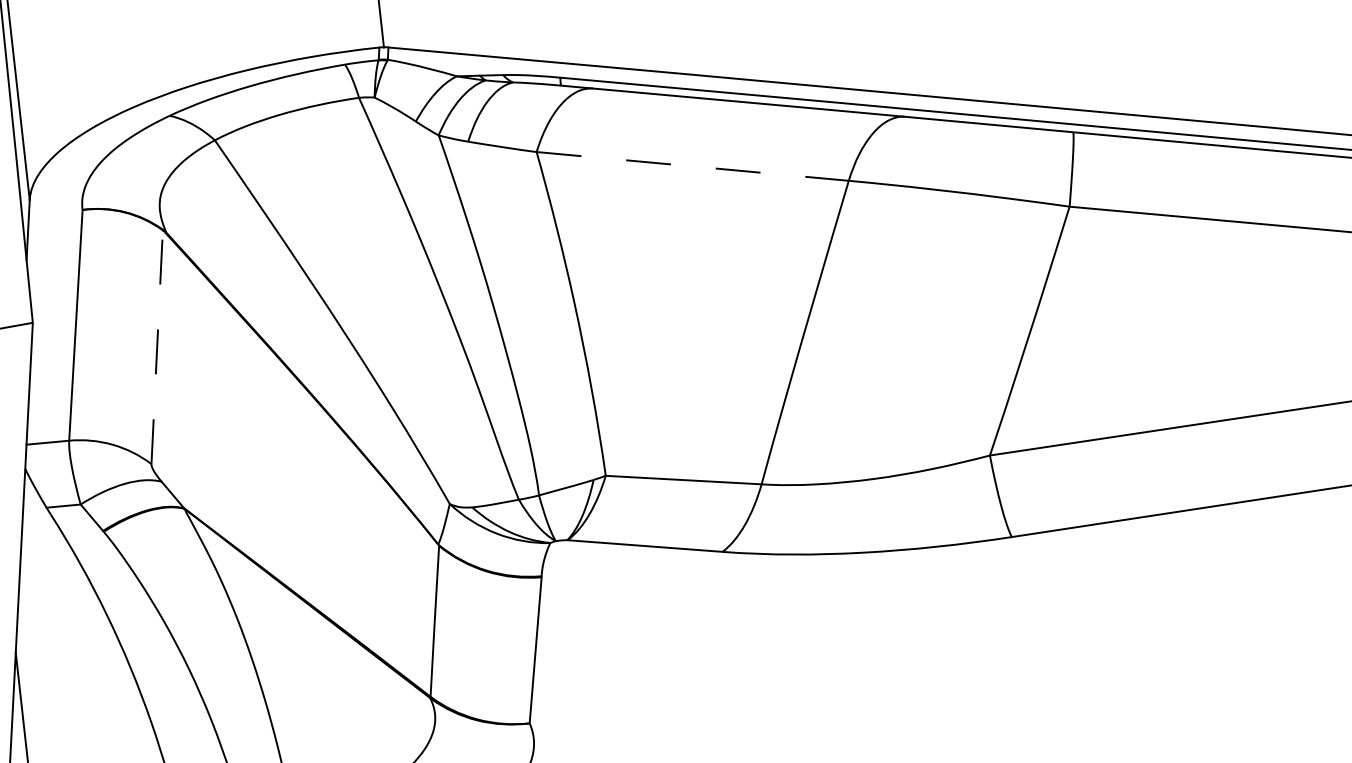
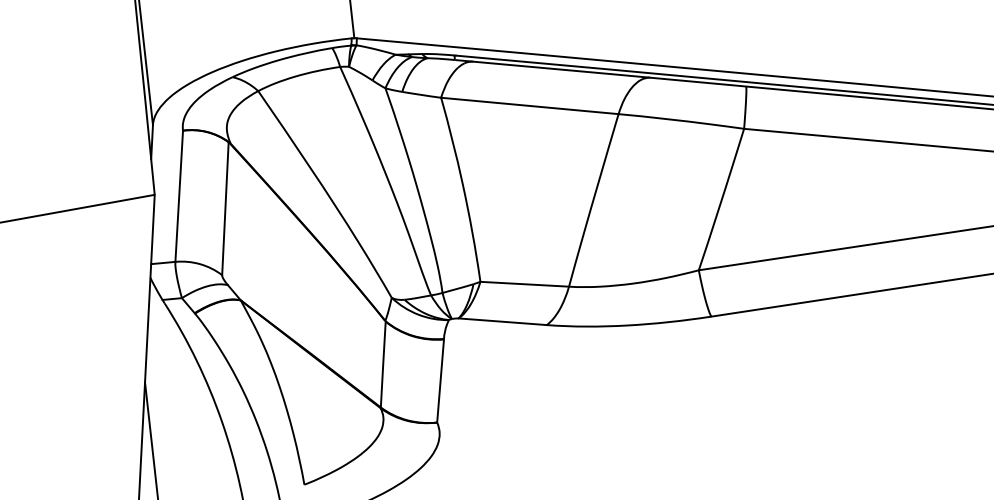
line: (693, 167) -> (530, 106), dashed -> solid
line: (157, 346) -> (225, 208), dashed -> solid

